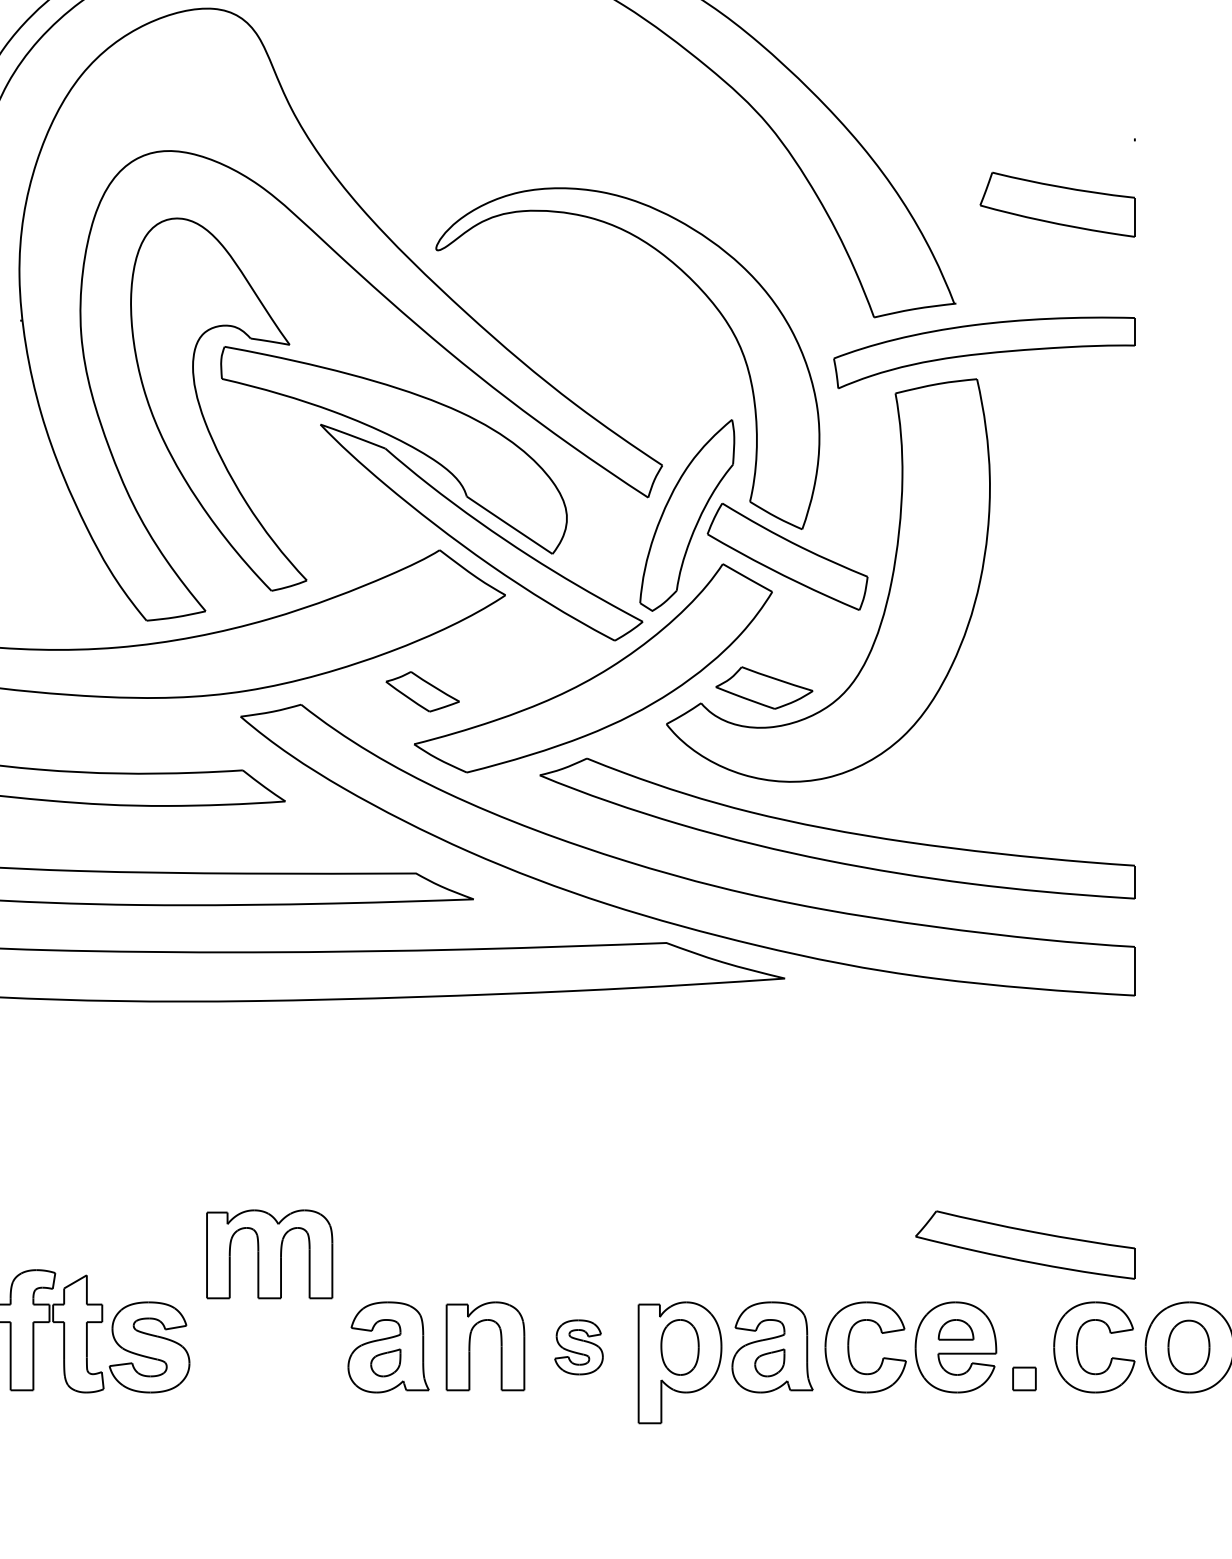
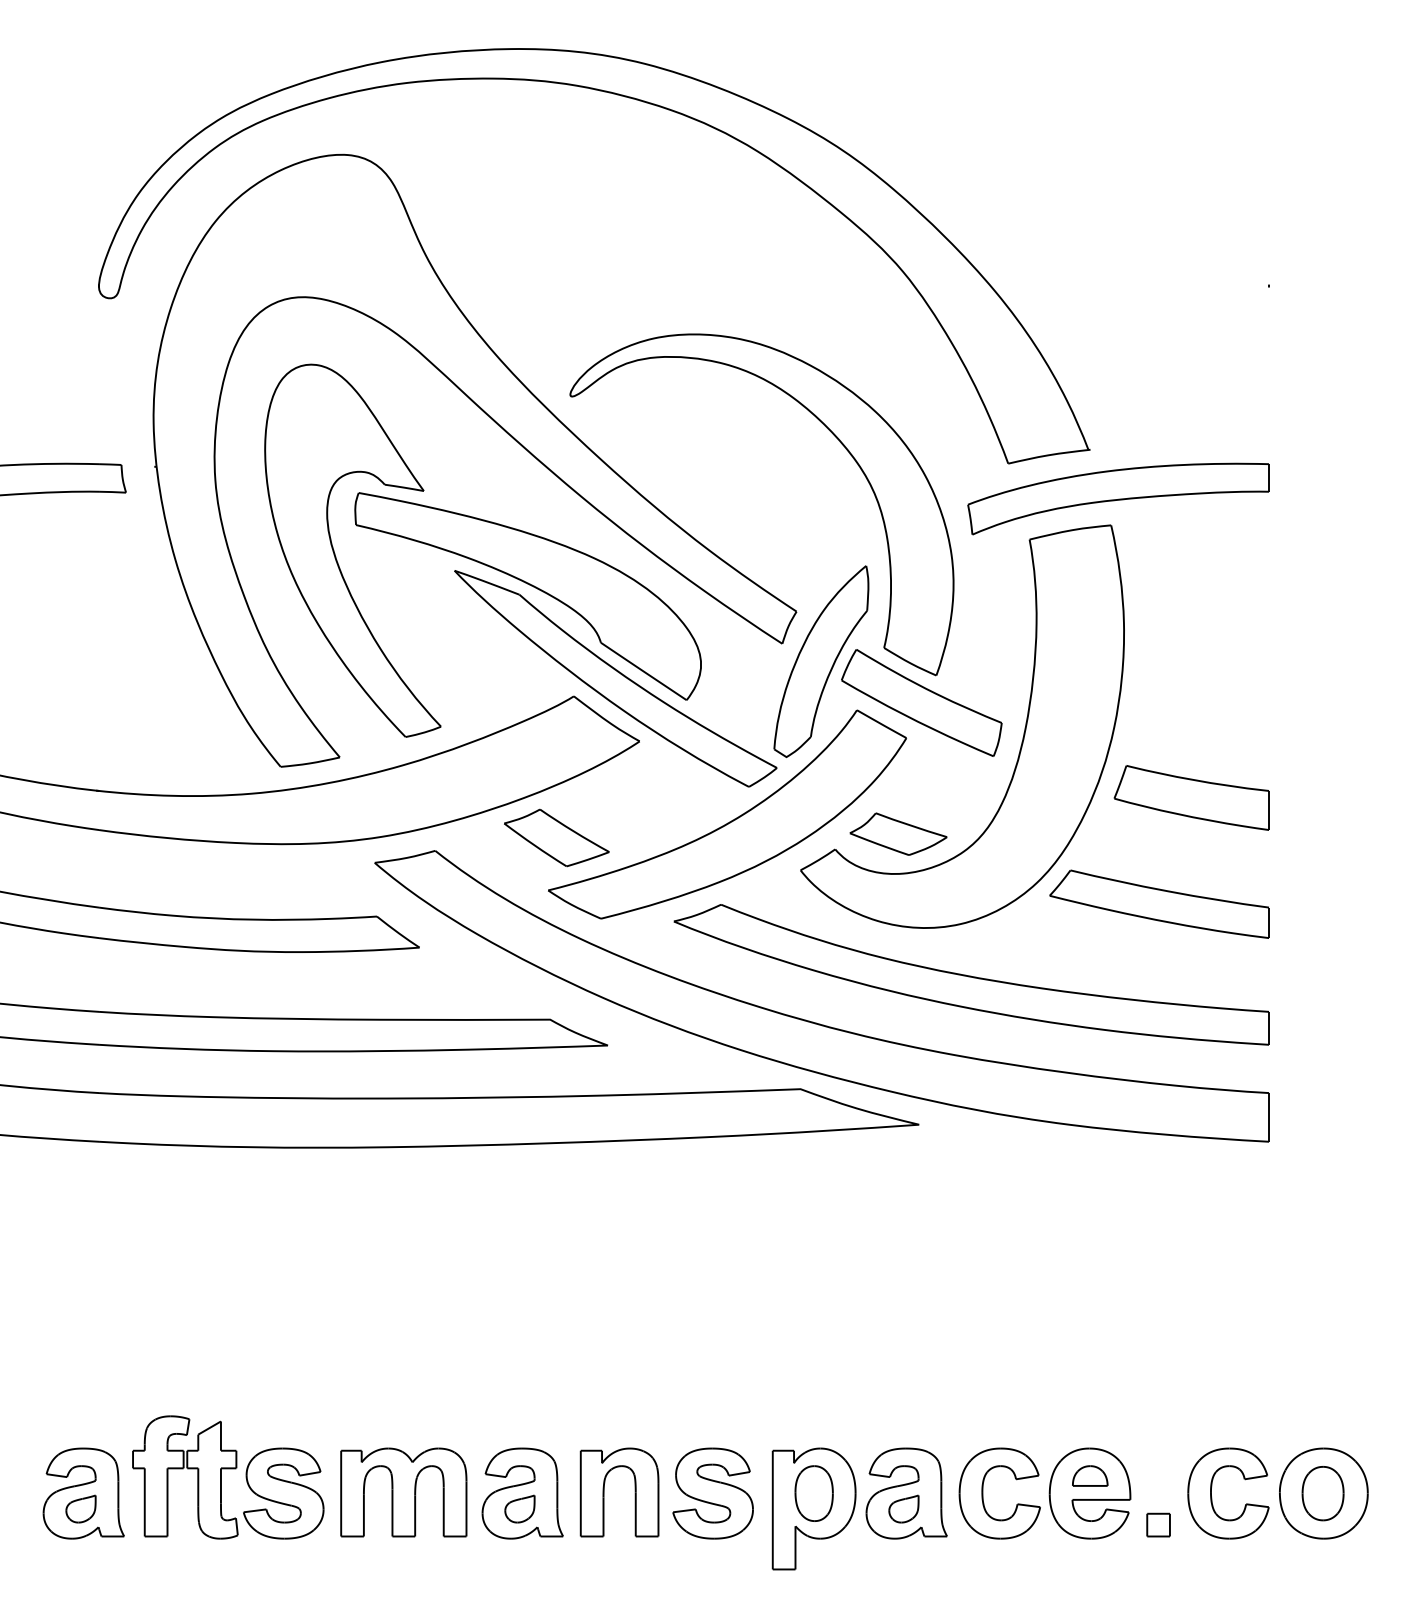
part: (1057, 204) -> (1191, 797), moved
part: (422, 691) -> (556, 837), size x1.43
part: (1025, 1244) -> (1159, 903), moved
part: (269, 1254) -> (403, 1492), moved
part: (578, 1347) -> (712, 1493), size x1.67

